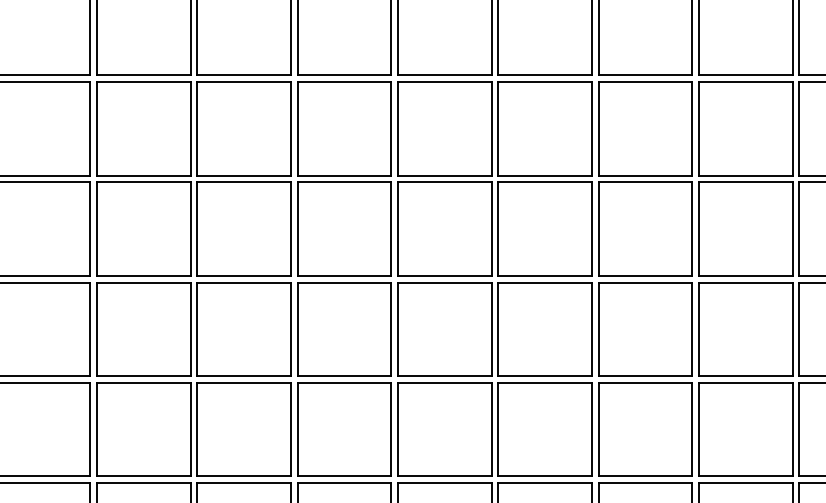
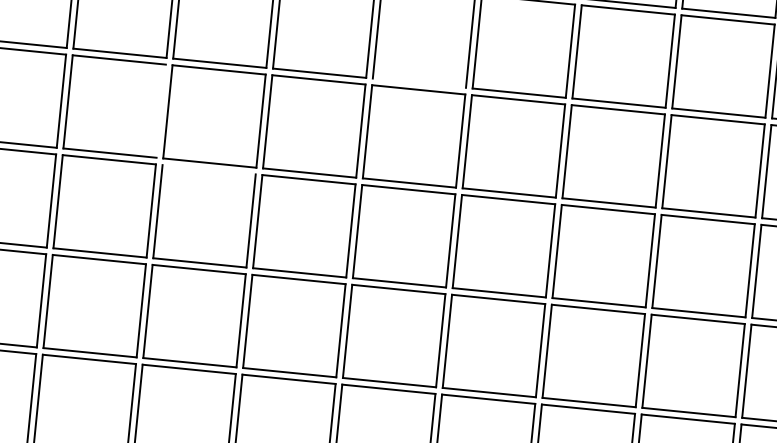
line: (444, 75) -> (419, 83), removed
line: (190, 128) -> (161, 110), removed
line: (244, 182) -> (209, 170), removed

